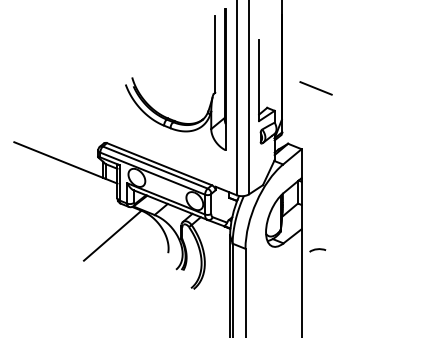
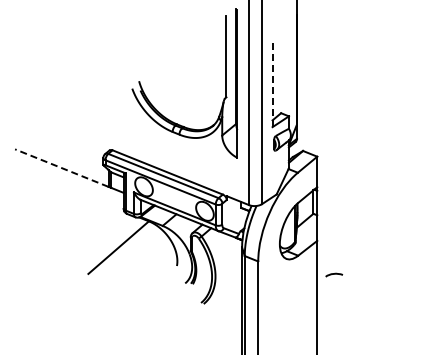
line: (259, 80) -> (272, 84), solid -> dashed
line: (316, 88) -> (332, 92), removed
line: (58, 159) -> (61, 167), solid -> dashed
curve: (317, 249) -> (334, 274), moved

